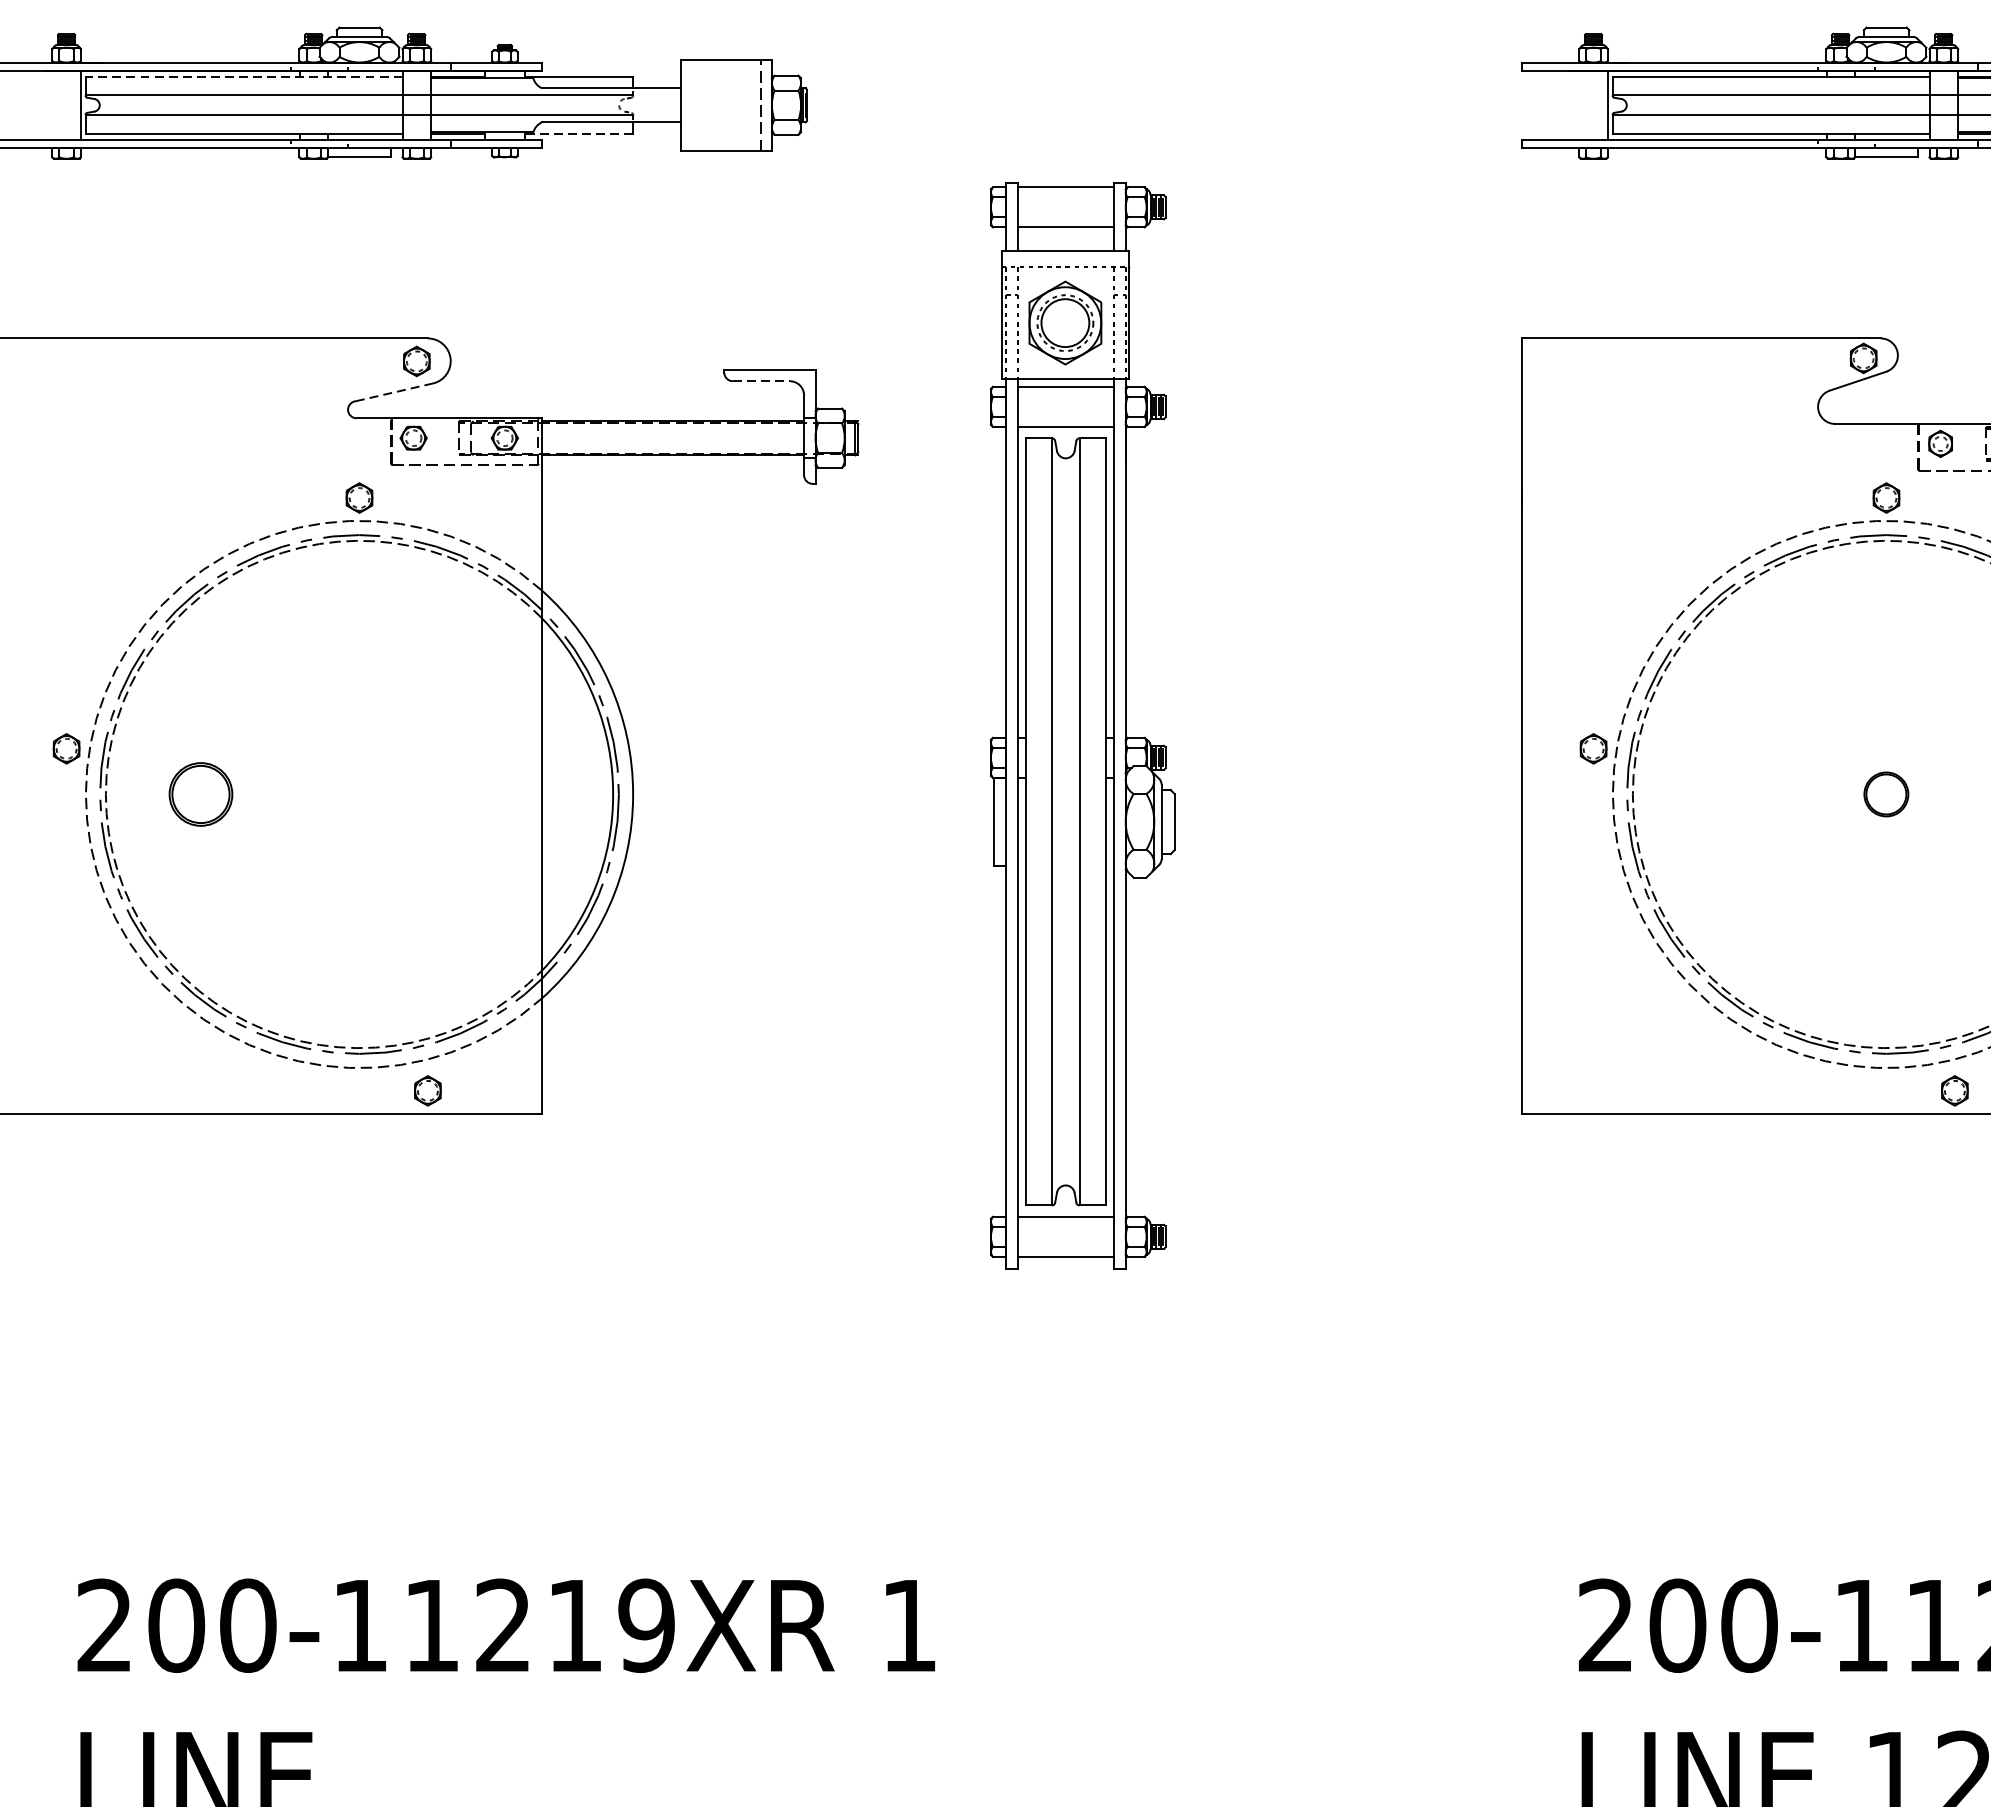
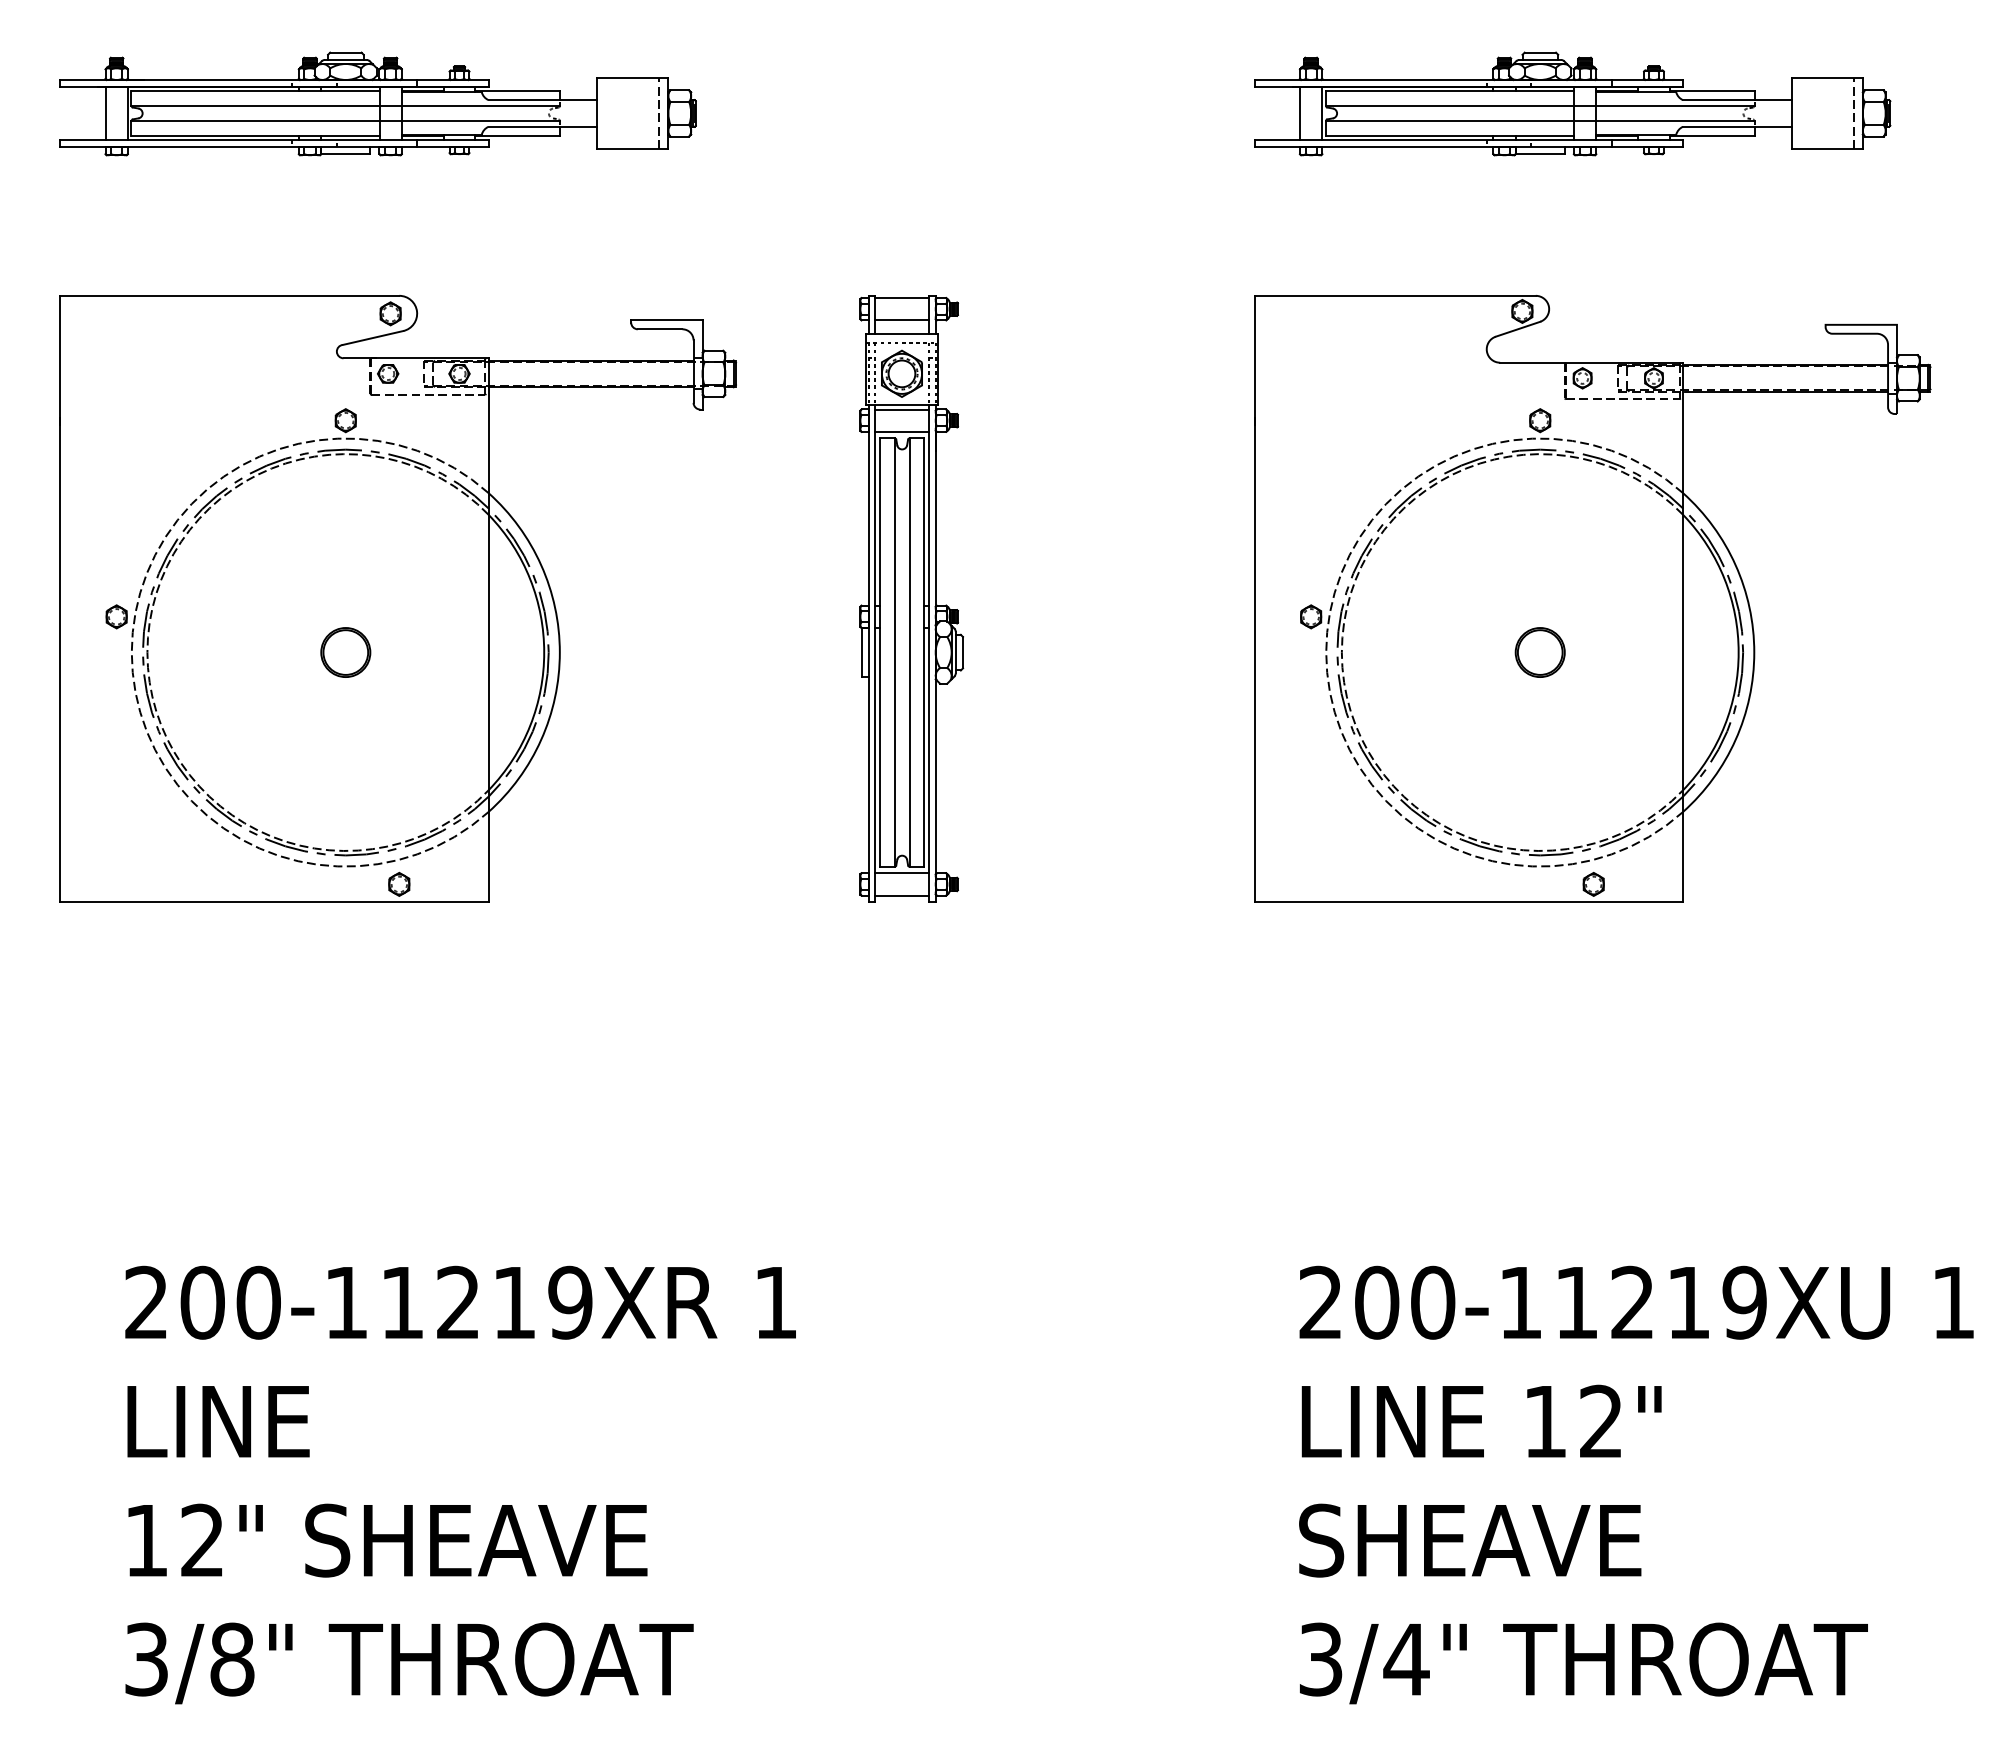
line: (244, 77) -> (255, 91), dashed -> solid
line: (52, 105) -> (105, 113), added
line: (1579, 105) -> (1300, 113), added
line: (578, 133) -> (517, 135), dashed -> solid
line: (761, 381) -> (660, 329), dashed -> solid
line: (394, 391) -> (373, 337), dashed -> solid
part: (1082, 725) -> (911, 598), size x0.71
part: (200, 794) -> (345, 652), moved
part: (1885, 794) -> (1539, 652), size x1.43

